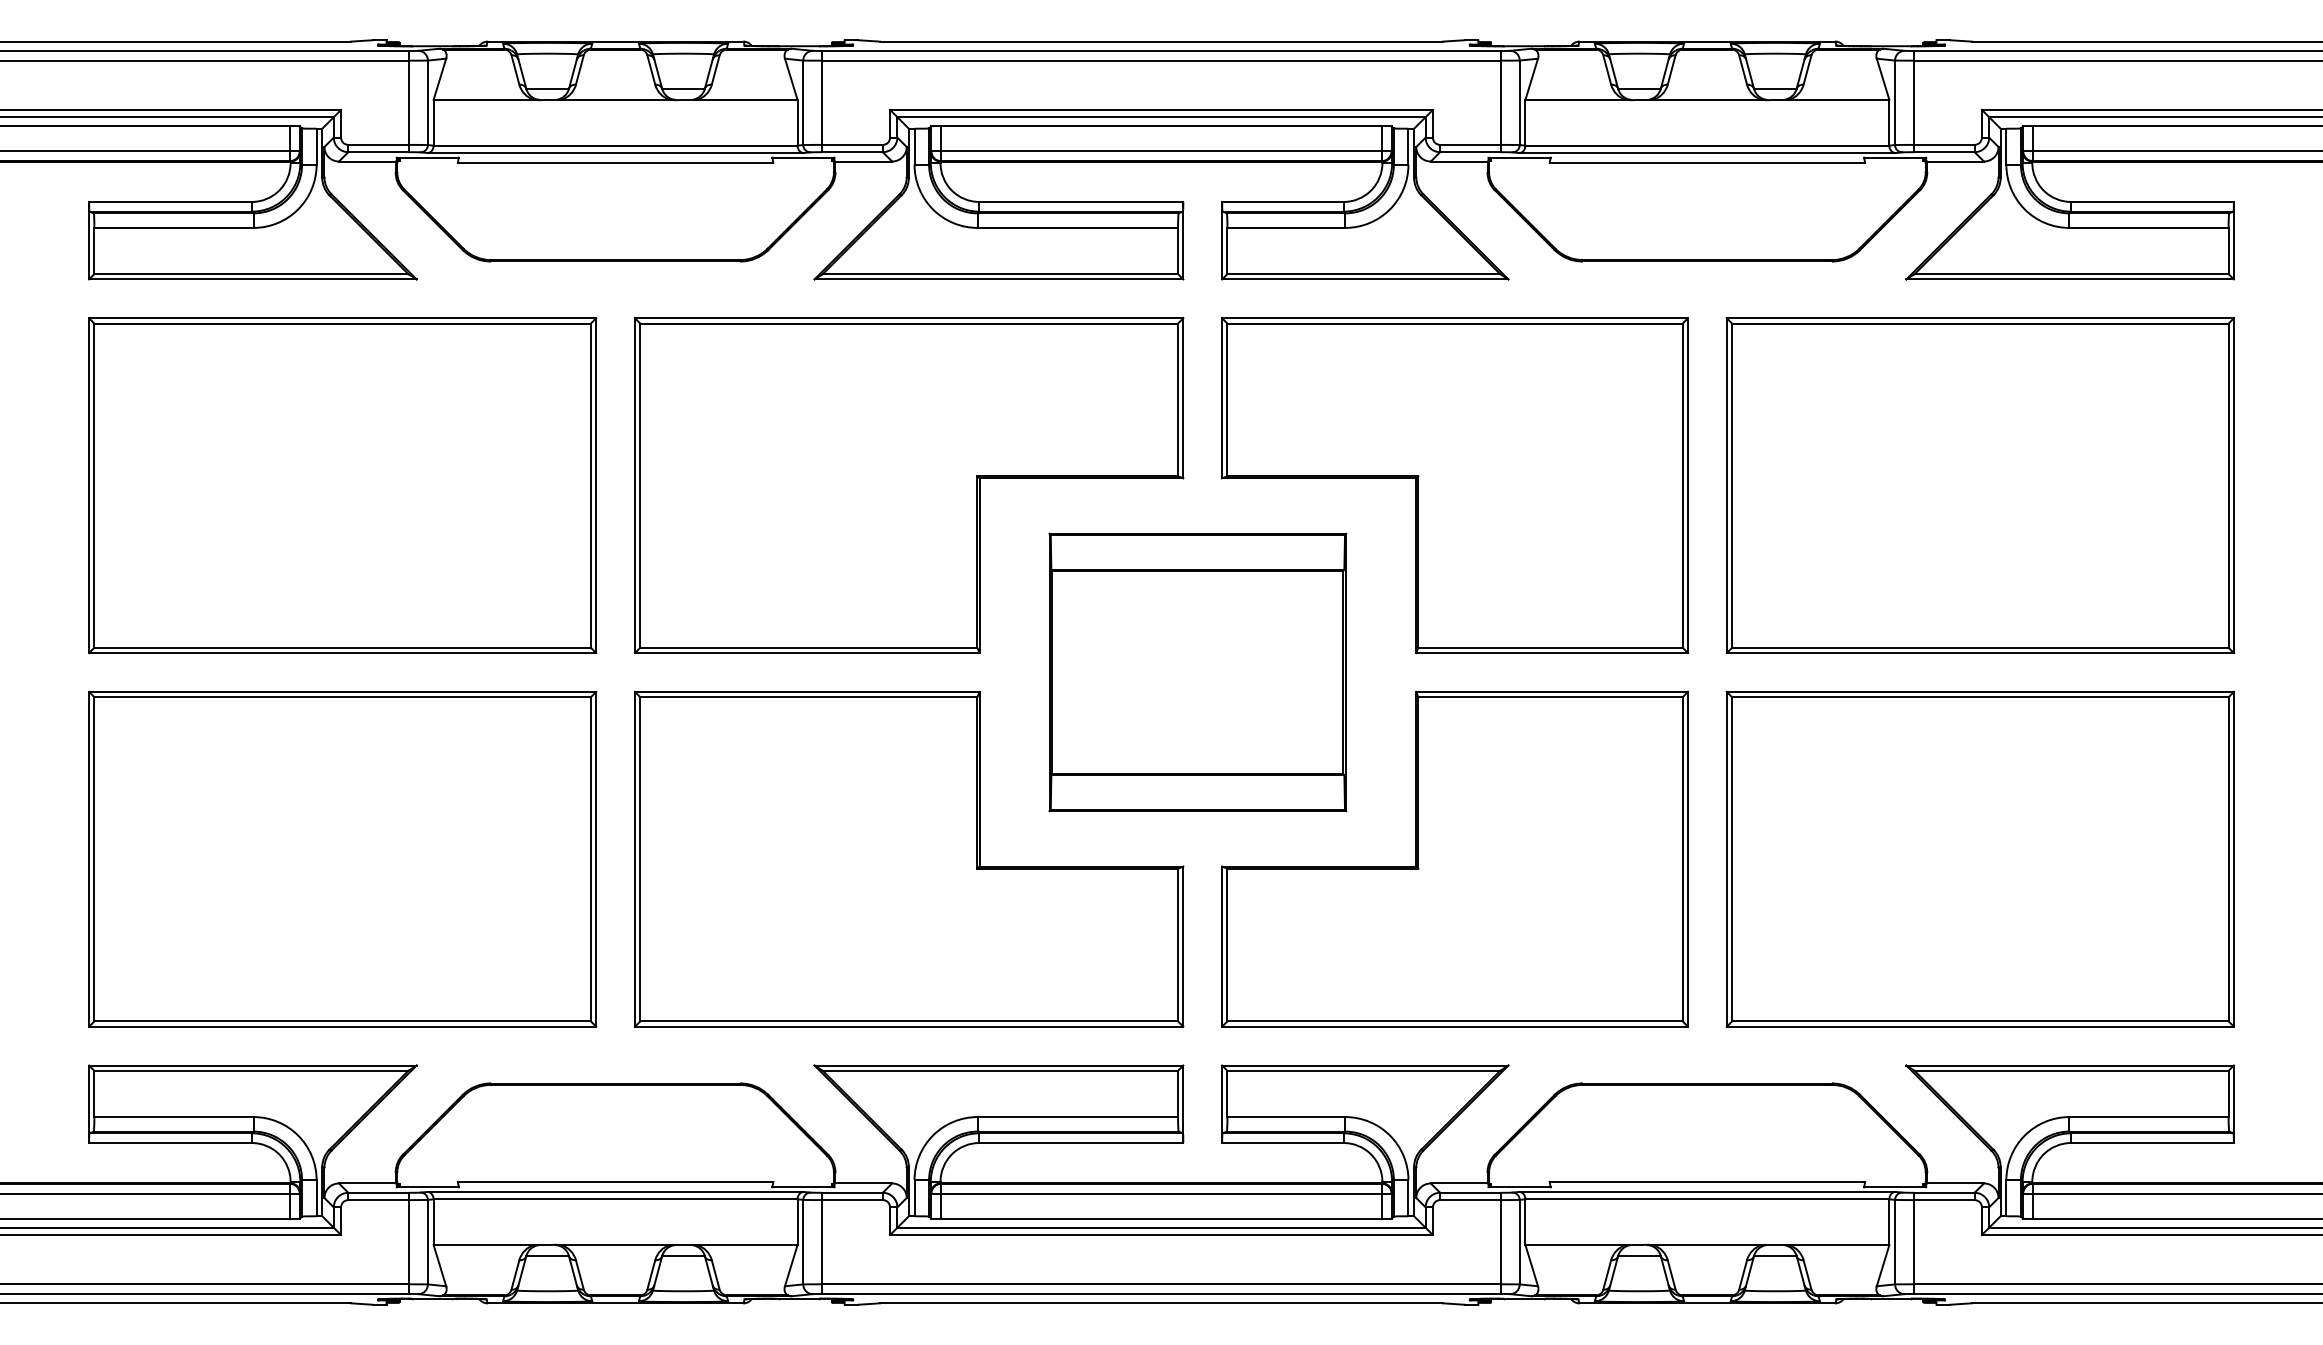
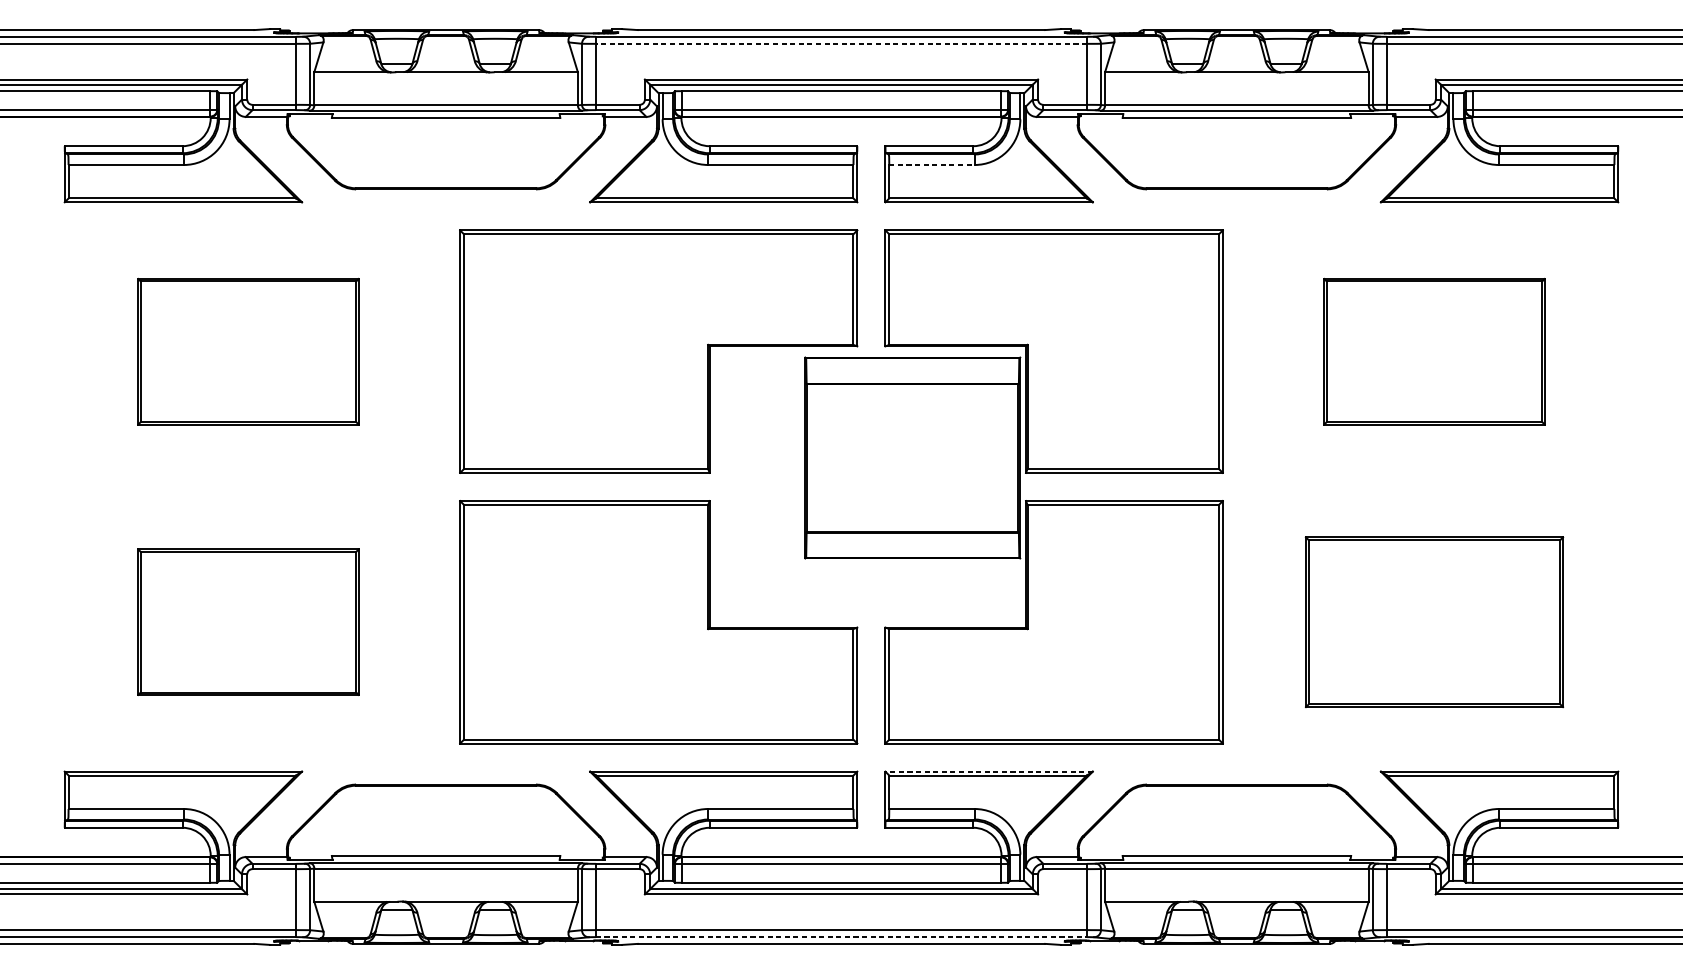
line: (1161, 60) -> (841, 43), solid -> dashed
line: (1286, 227) -> (932, 164), solid -> dashed
part: (342, 485) -> (248, 351), size x0.6
part: (1979, 485) -> (1433, 351), size x0.6
part: (1197, 672) -> (912, 458), moved
part: (342, 858) -> (248, 621), size x0.6
part: (1979, 858) -> (1433, 621), size x0.7
line: (1364, 1065) -> (988, 771), solid -> dashed
line: (1162, 1293) -> (842, 936), solid -> dashed

